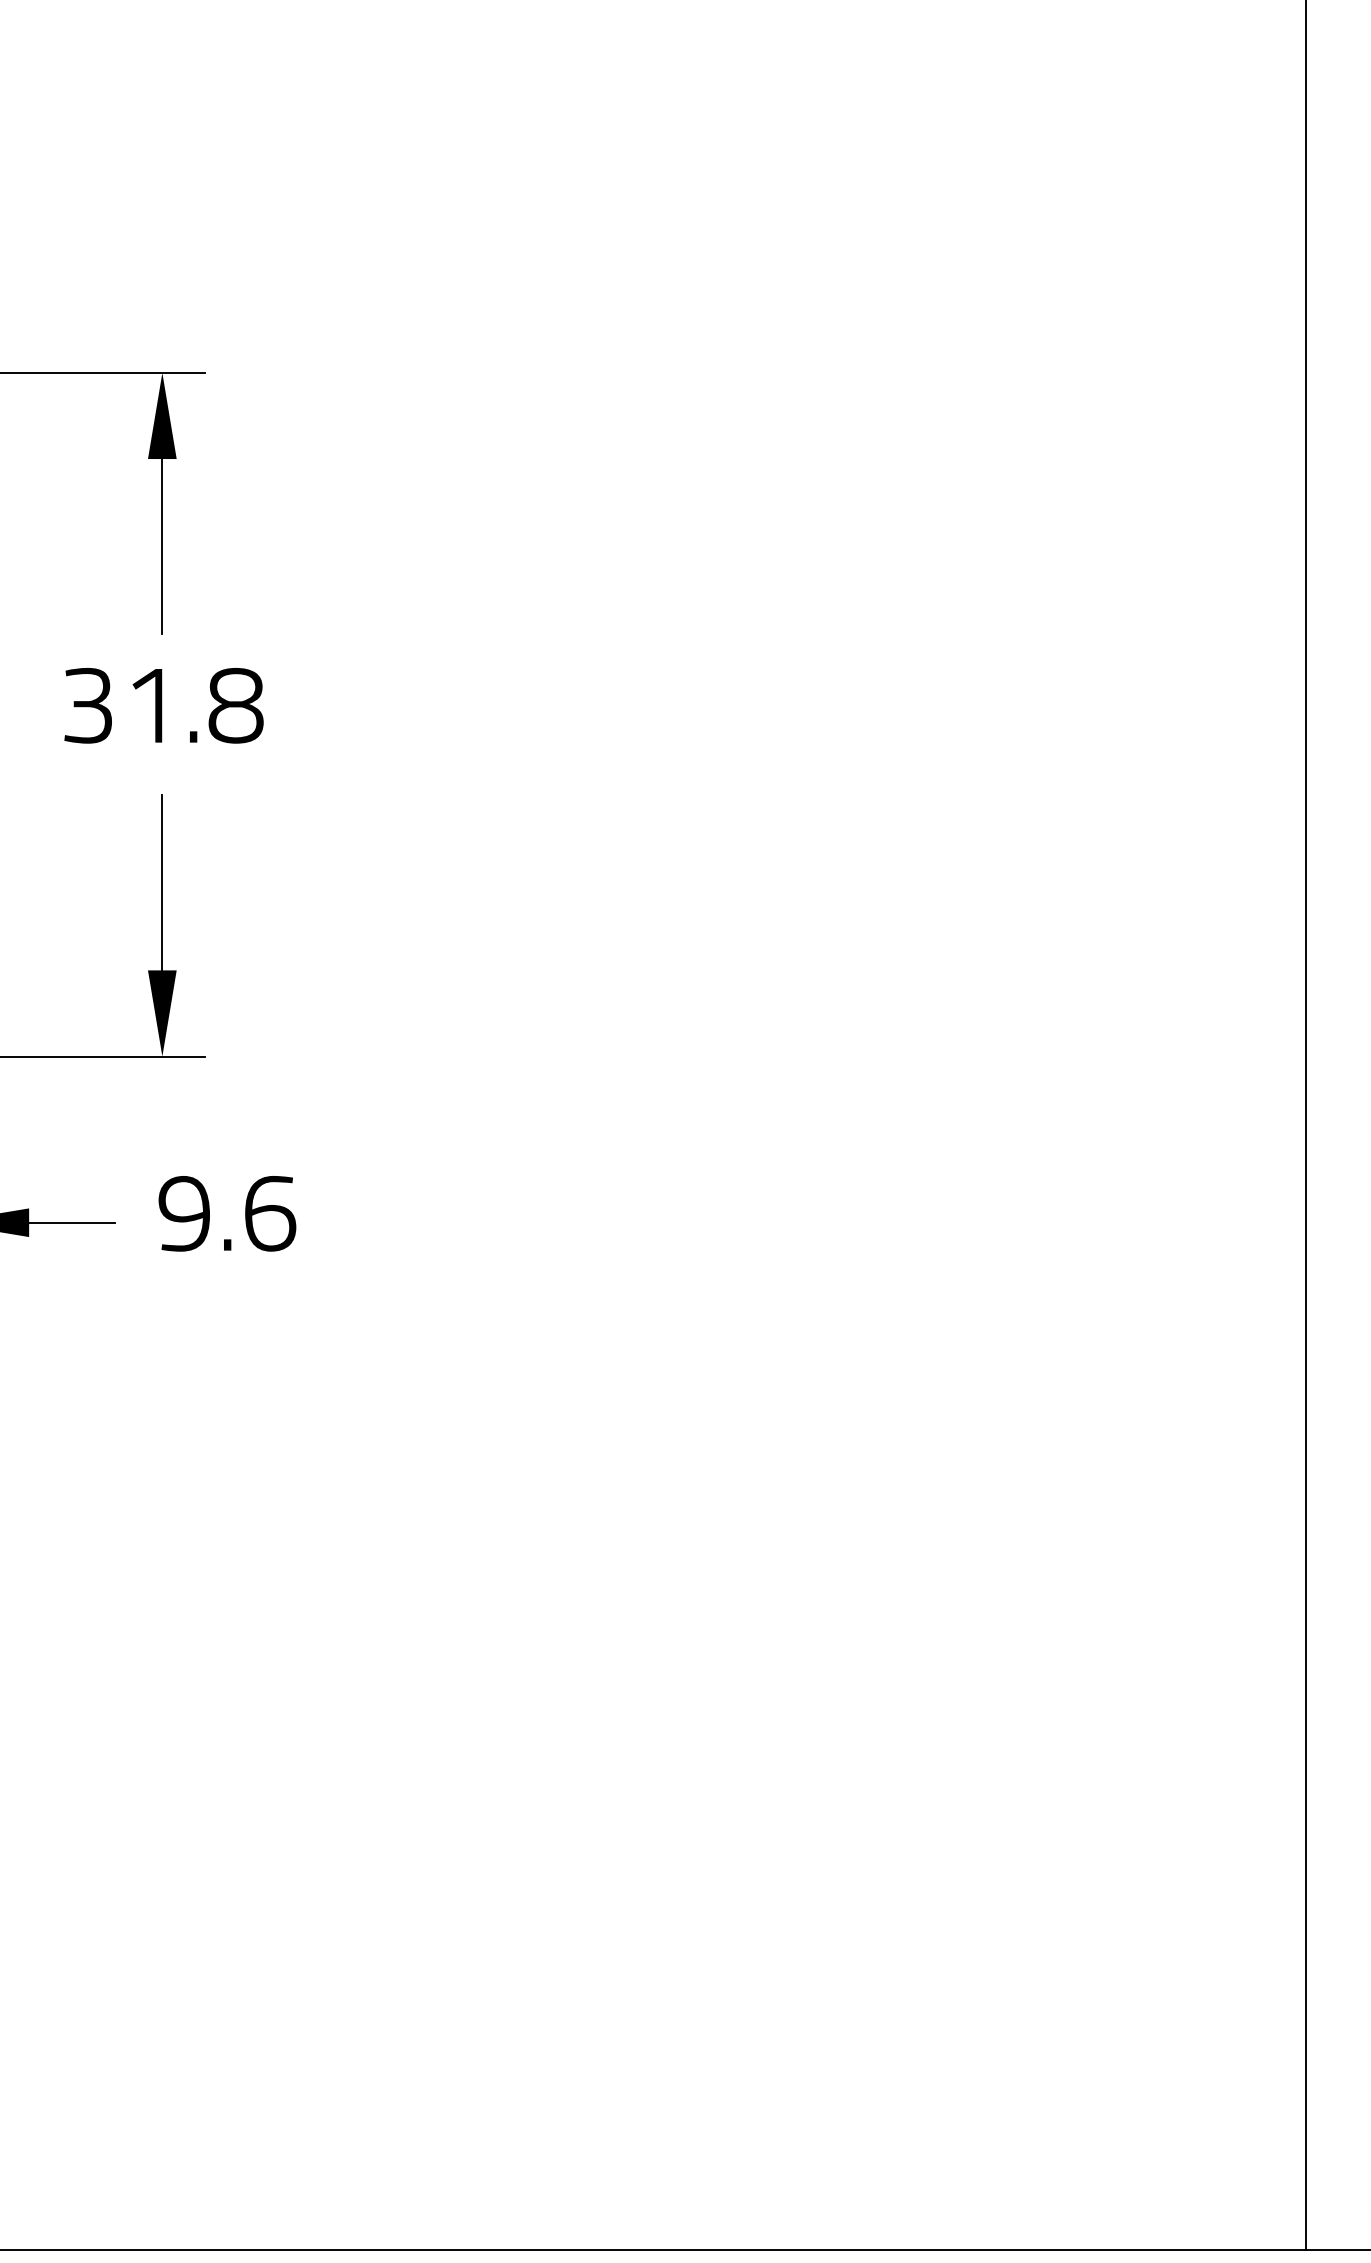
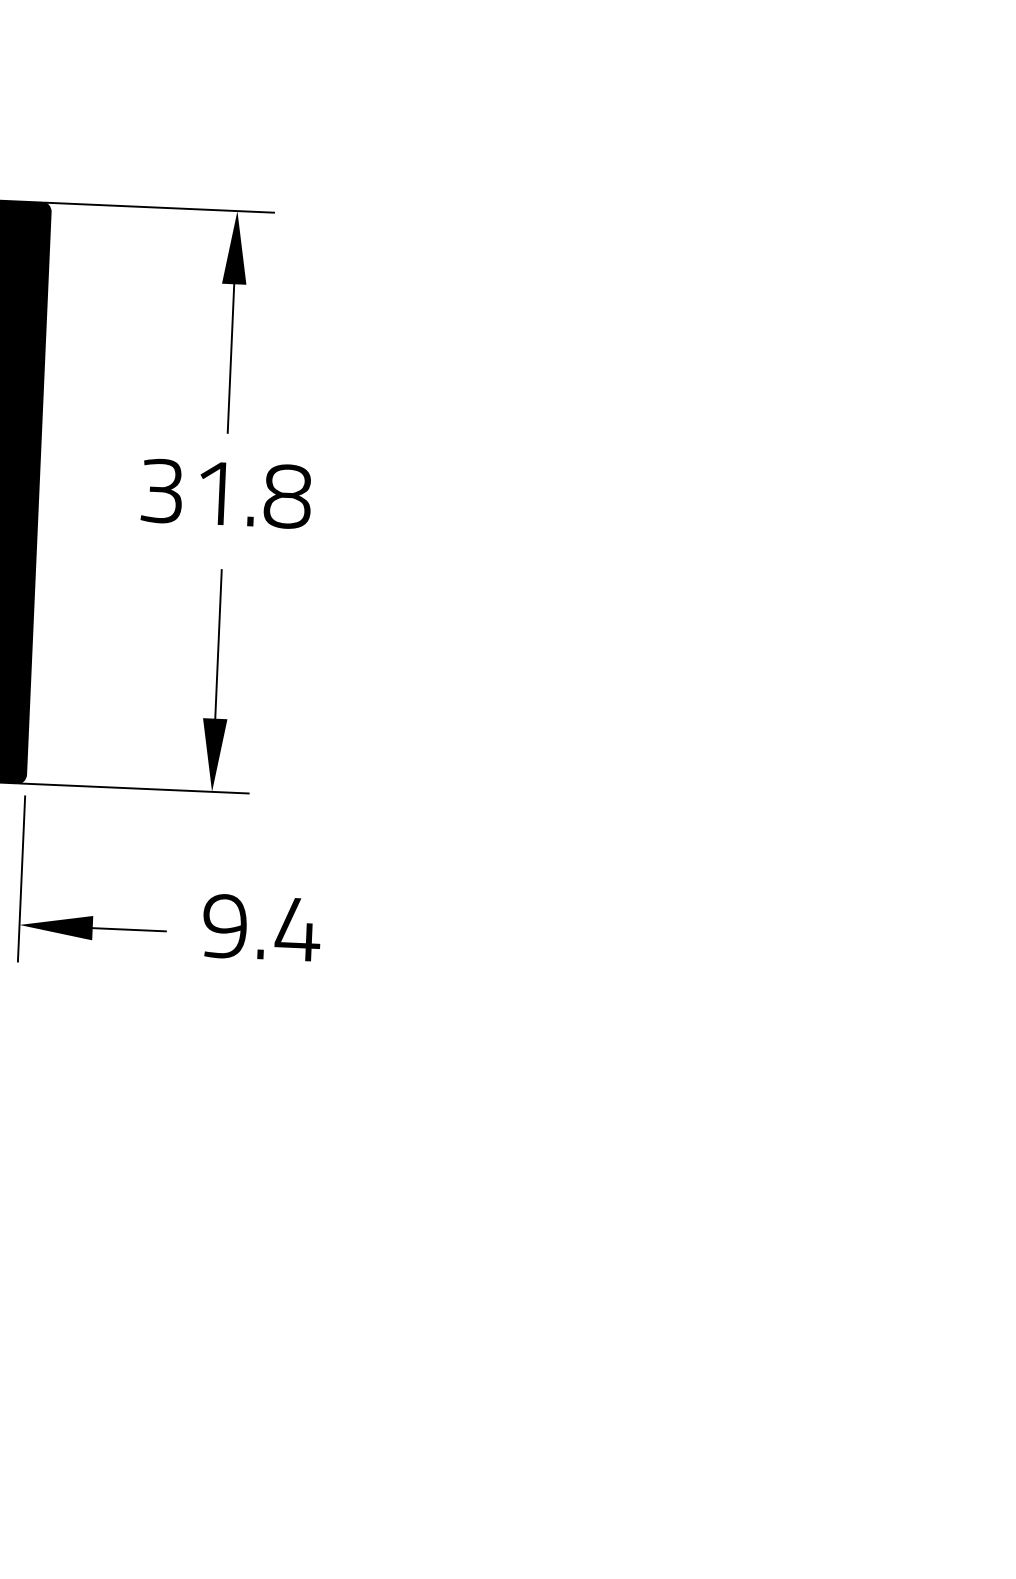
text: (270, 1213) -> (298, 929), 9.6 -> 9.4

